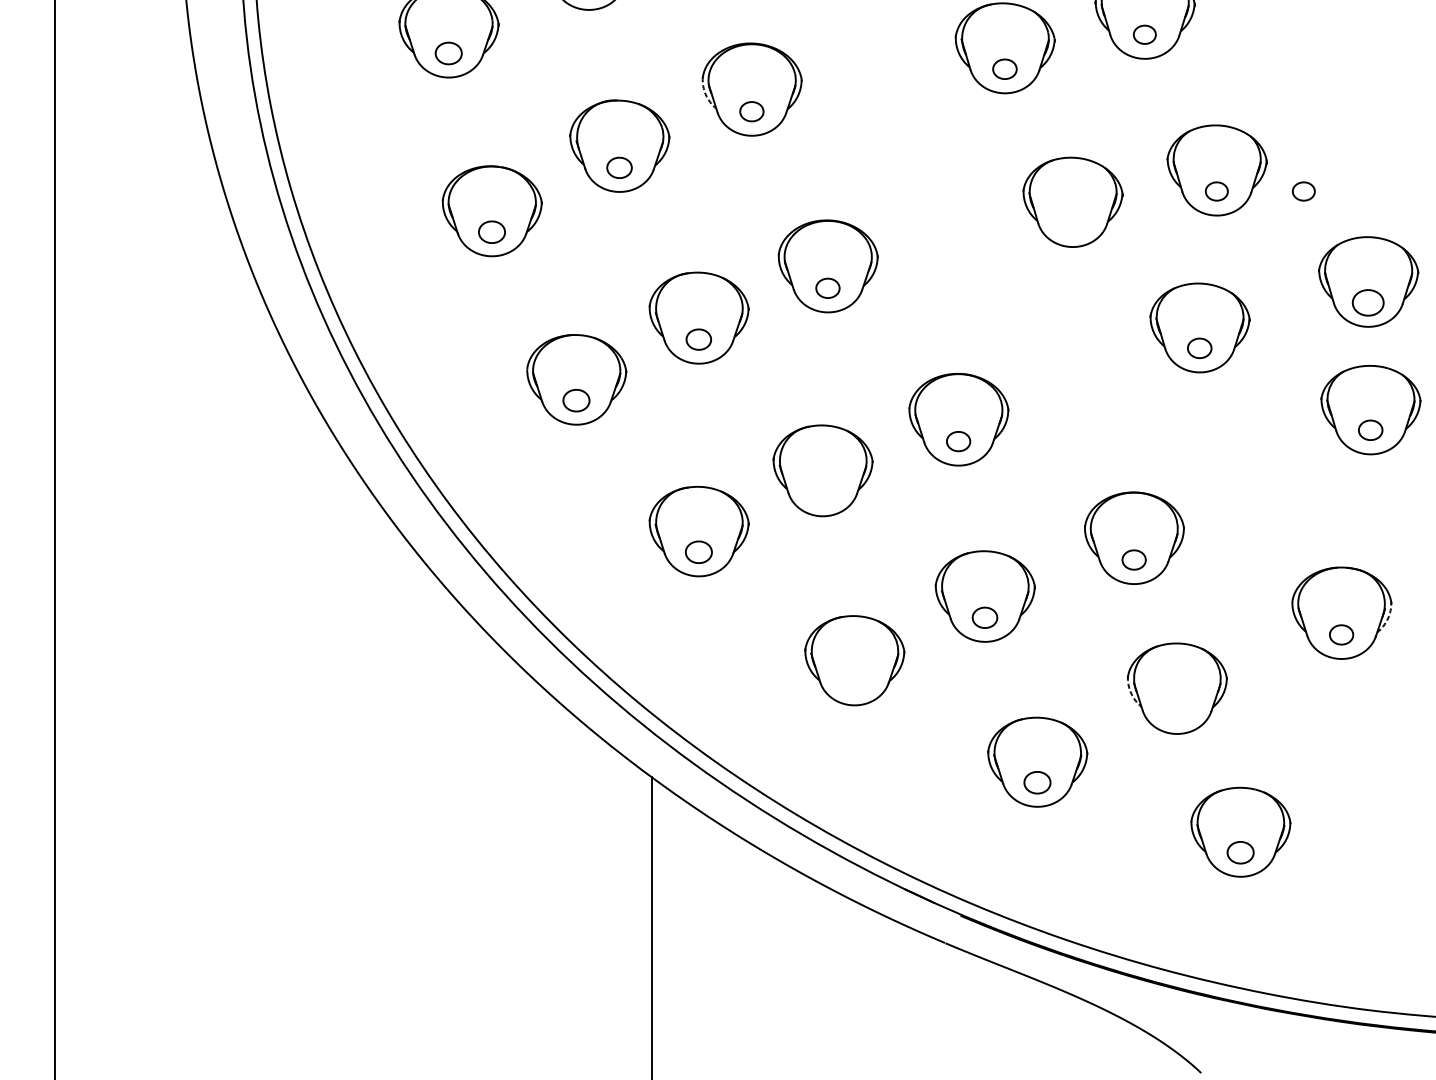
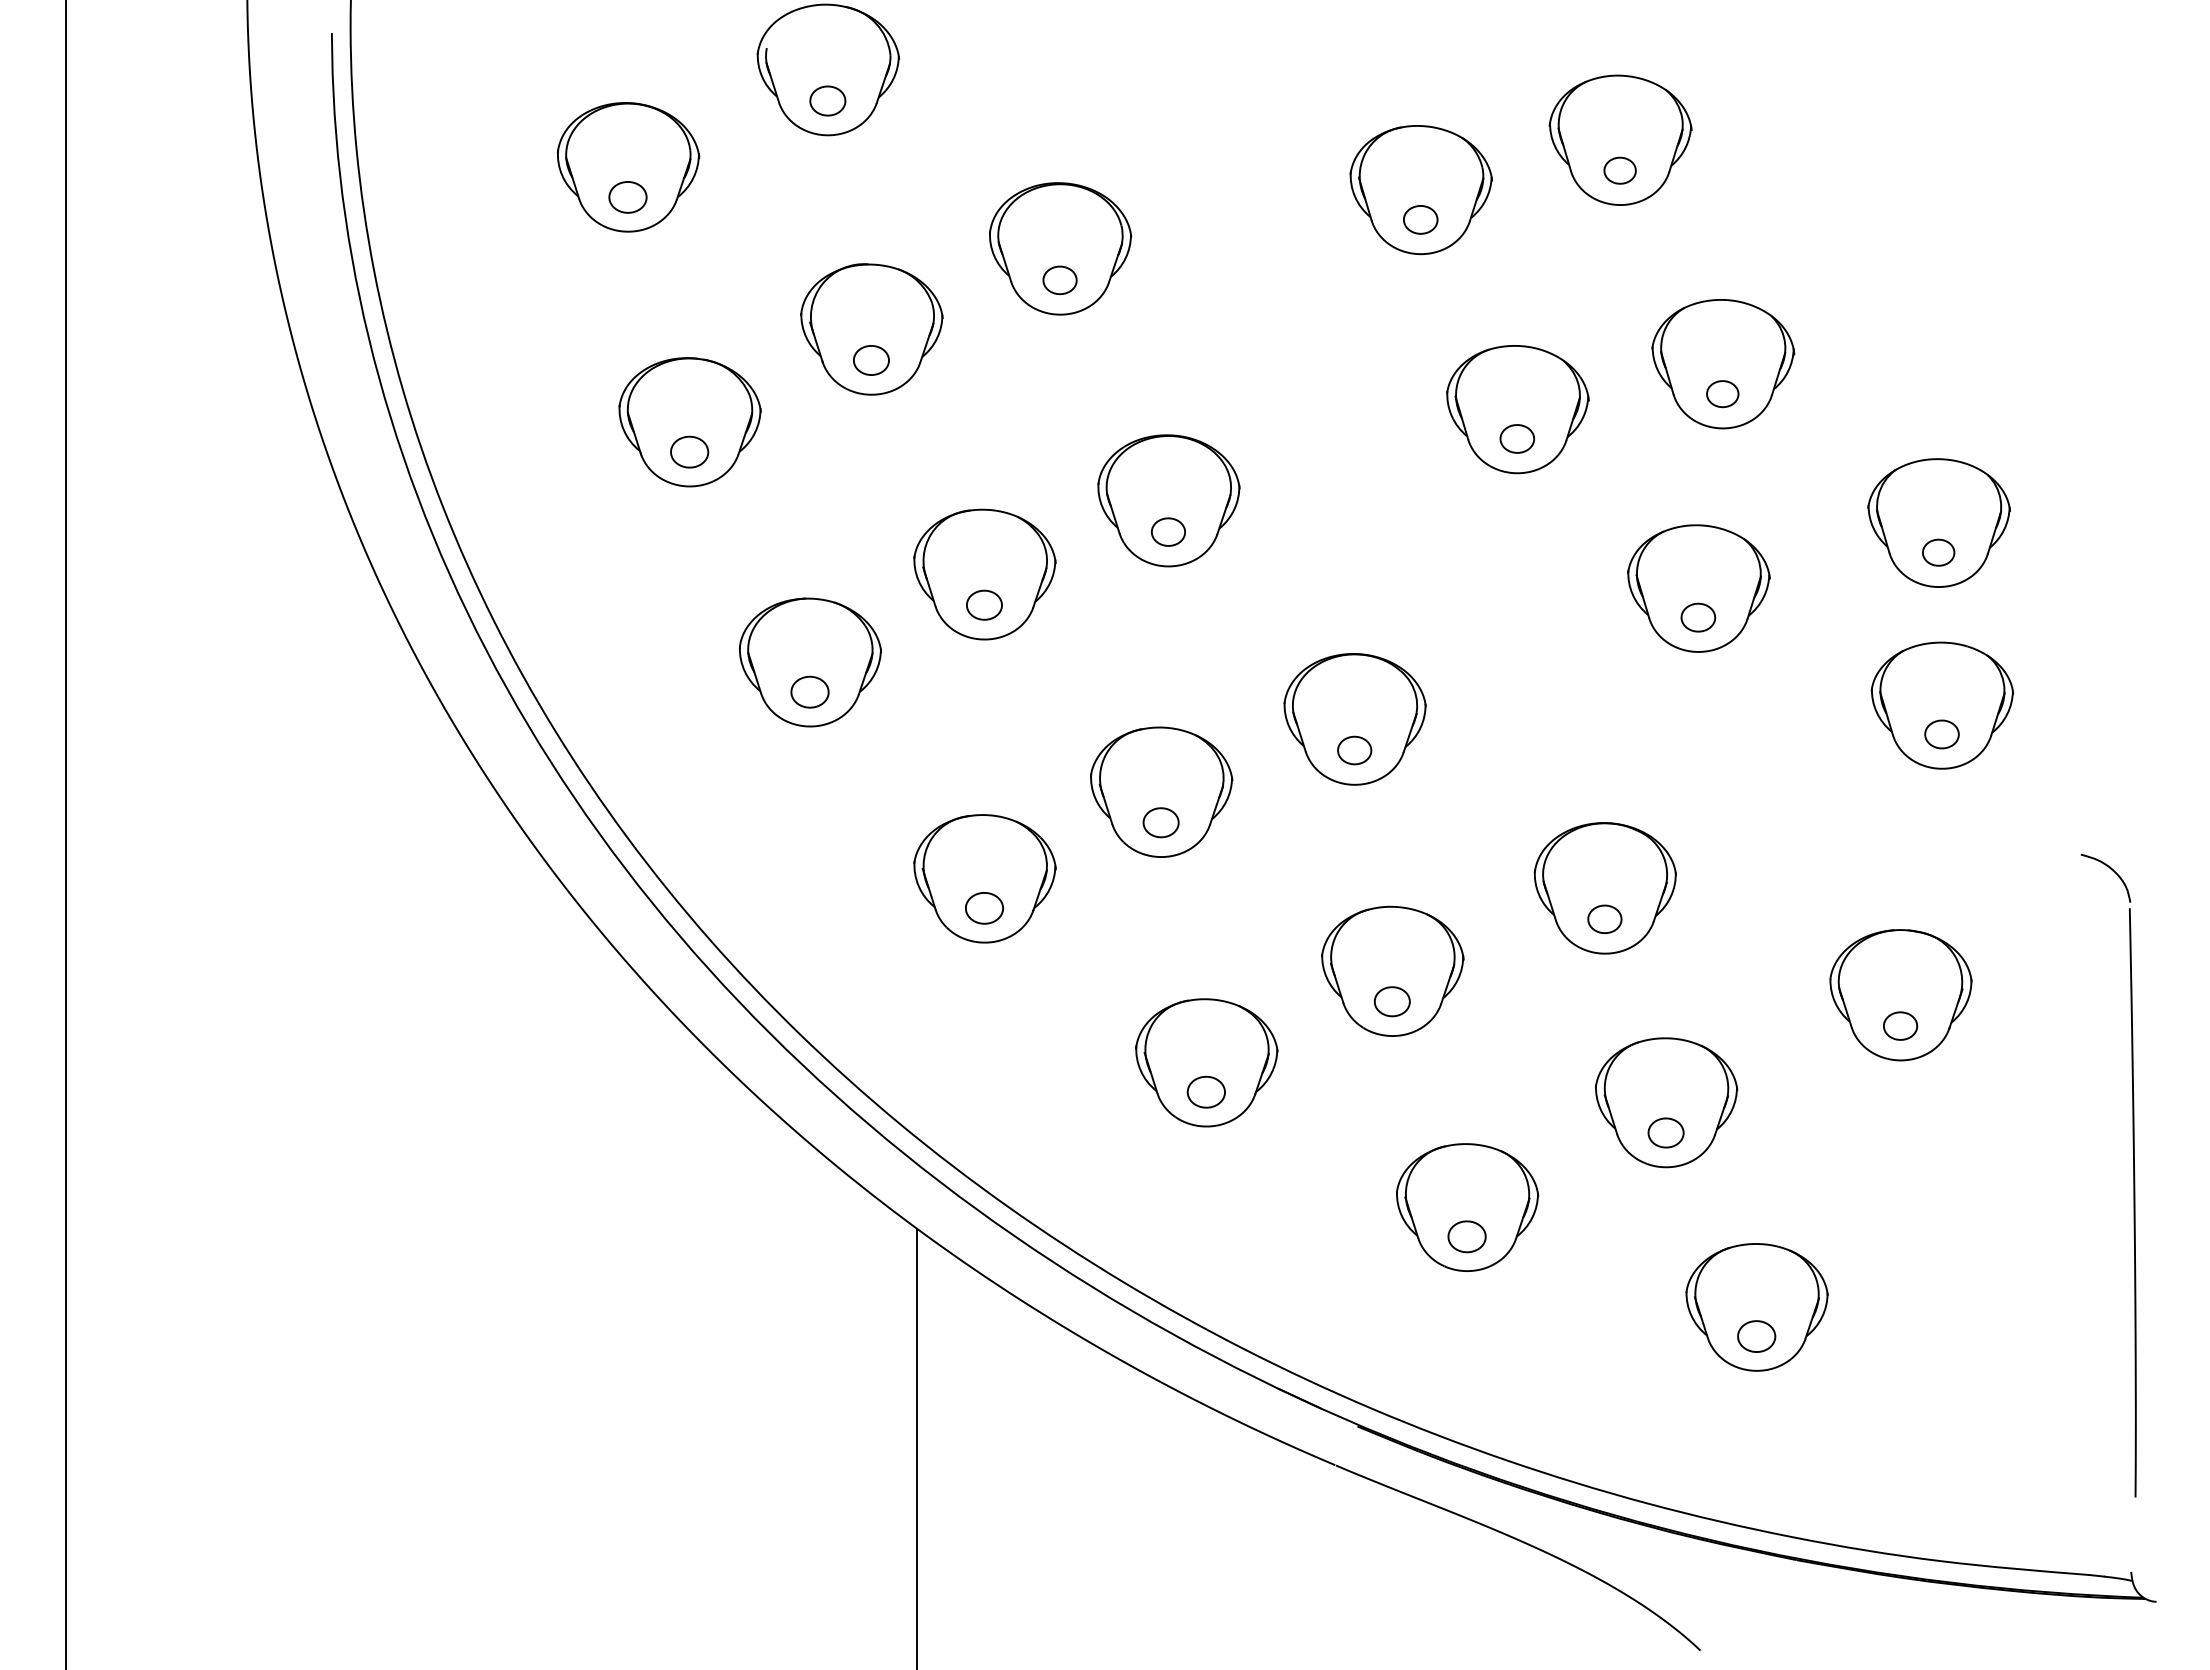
arc: (705, 94) -> (994, 256), dashed -> solid
part: (1303, 191) -> (1846, 394), removed
part: (1072, 222) -> (1517, 438), added
part: (1368, 302) -> (1938, 552), size x0.71
part: (822, 492) -> (1160, 822), added
arc: (1387, 619) -> (1966, 1003), dashed -> solid
part: (853, 680) -> (1205, 1091), added
arc: (1131, 693) -> (1600, 1109), dashed -> solid
part: (1176, 709) -> (1665, 1132), added

